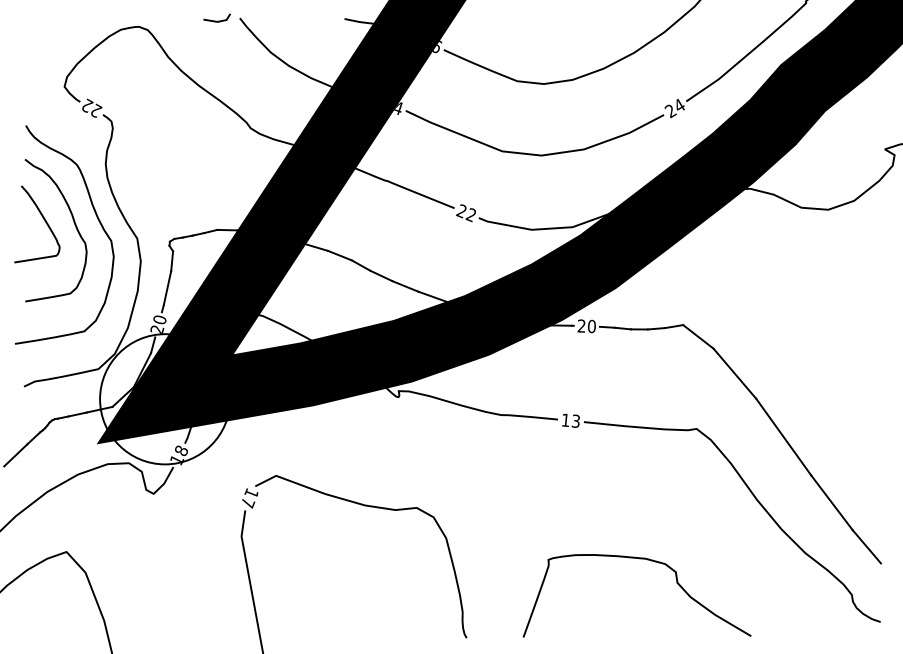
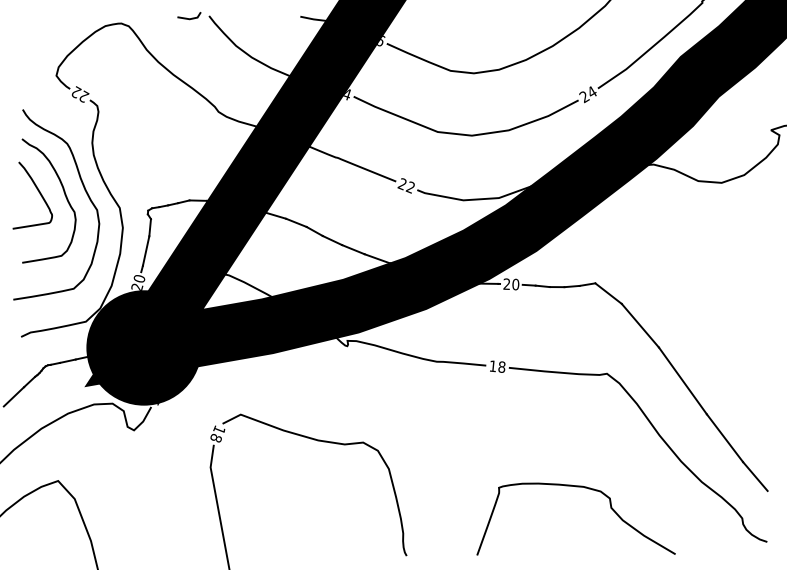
fill: (164, 398) -> (143, 347), added
text: (575, 420) -> (501, 366), 13 -> 18
text: (248, 503) -> (216, 438), 17 -> 18
curve: (637, 559) -> (576, 487), moved

